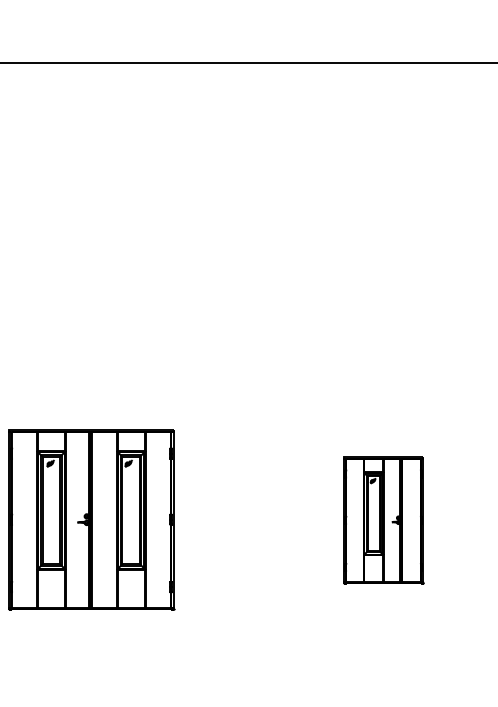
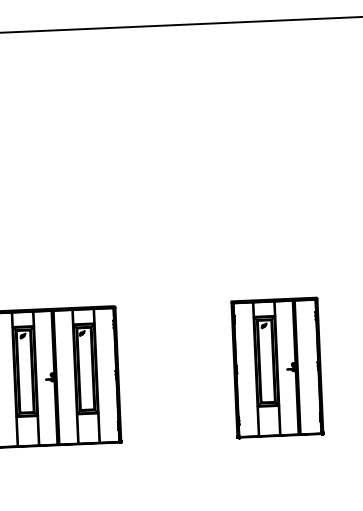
part: (383, 520) -> (277, 368), size x1.43

